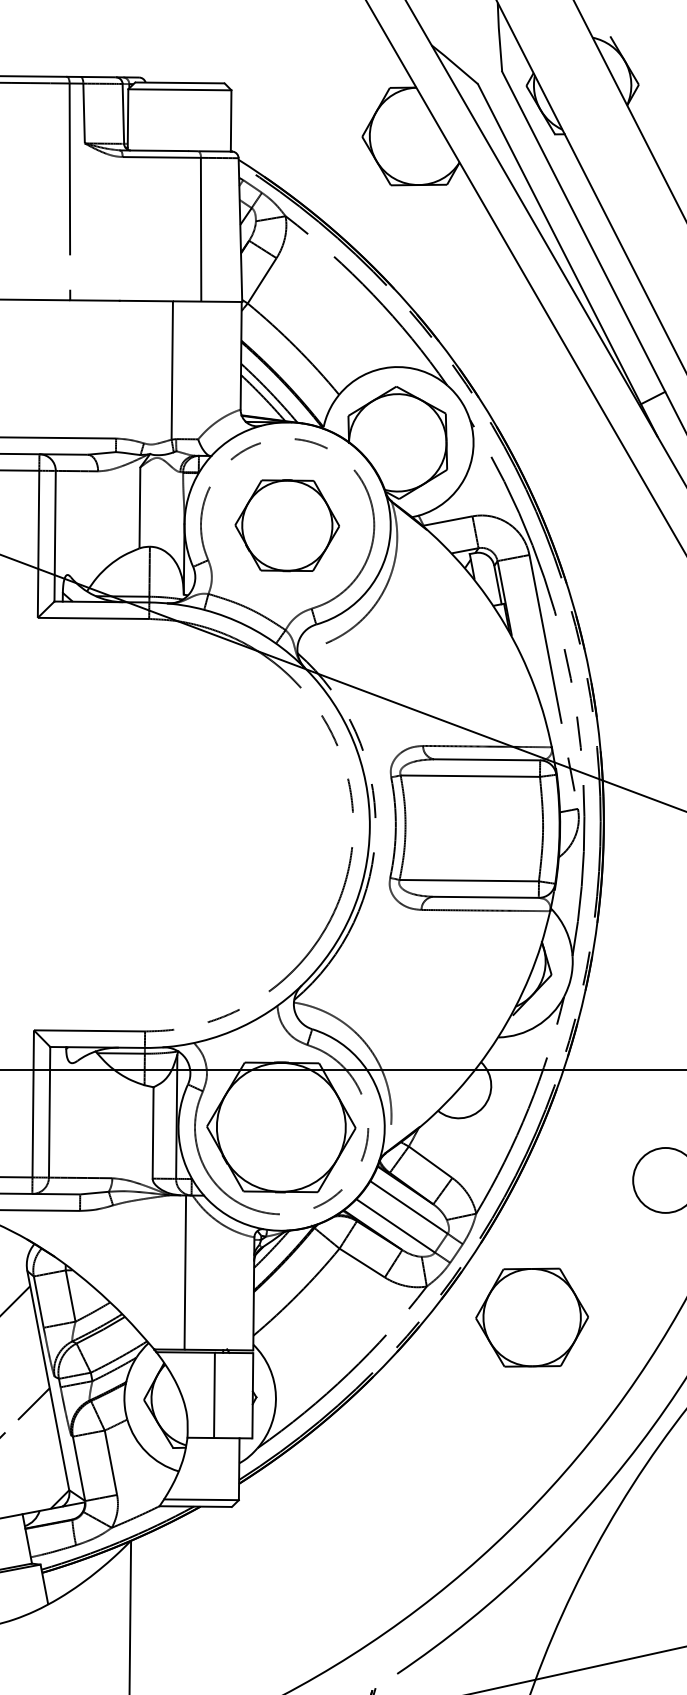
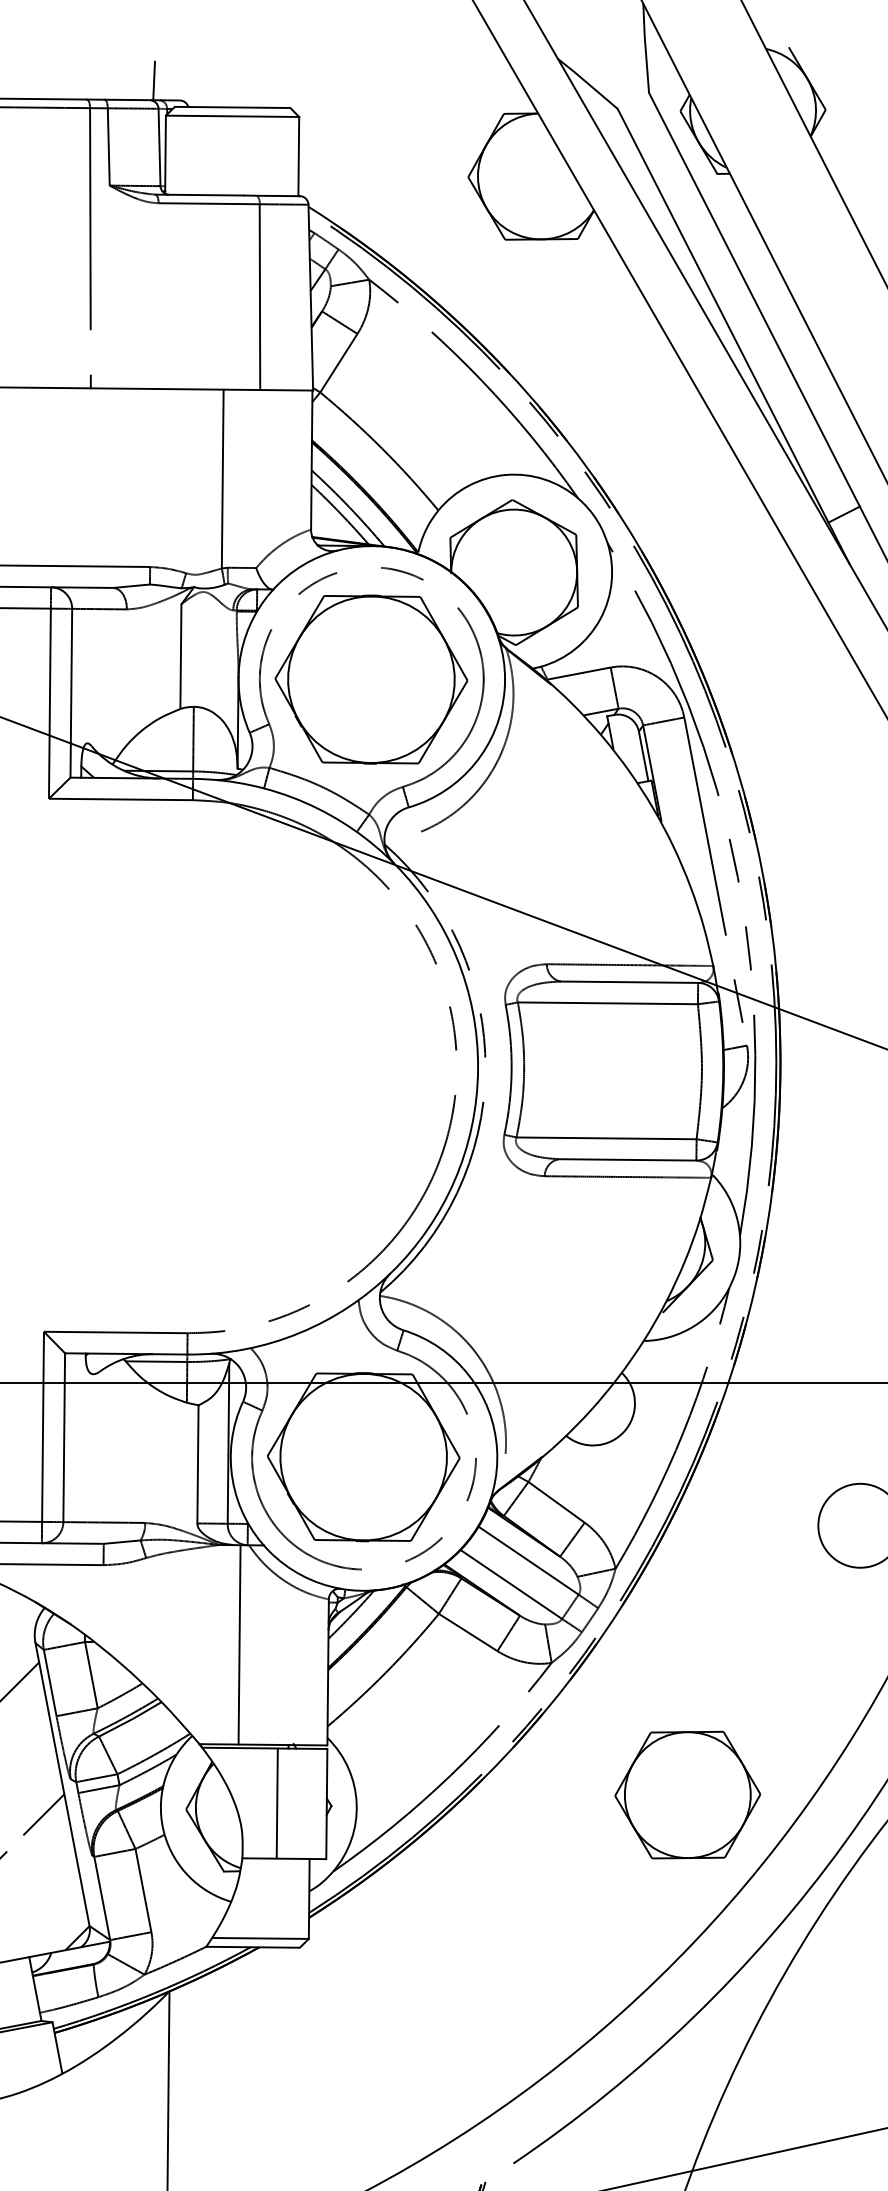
line: (119, 62) -> (154, 80), added
part: (287, 525) -> (371, 679), size x1.43
part: (531, 1317) -> (687, 1794), moved

